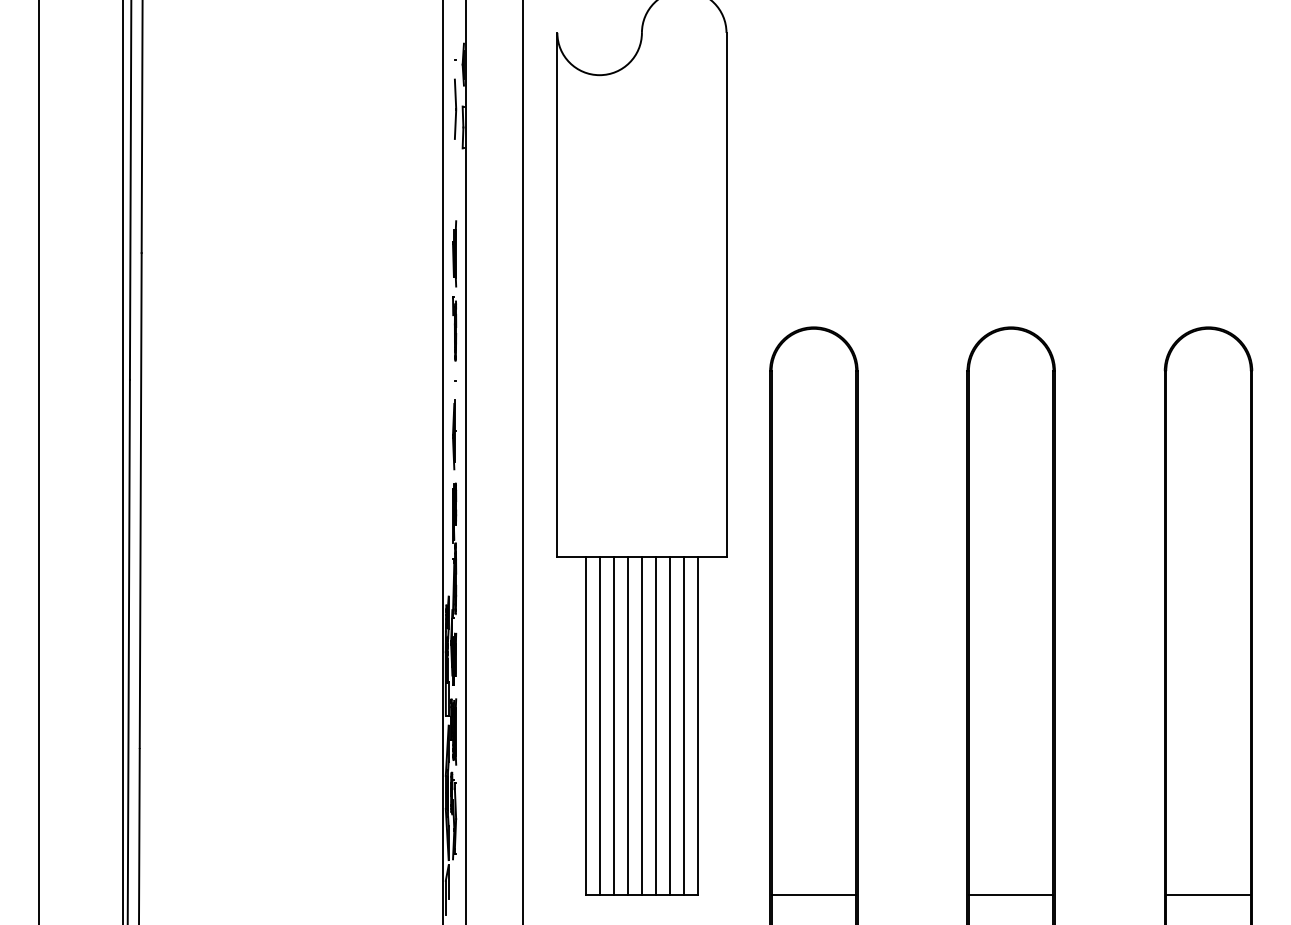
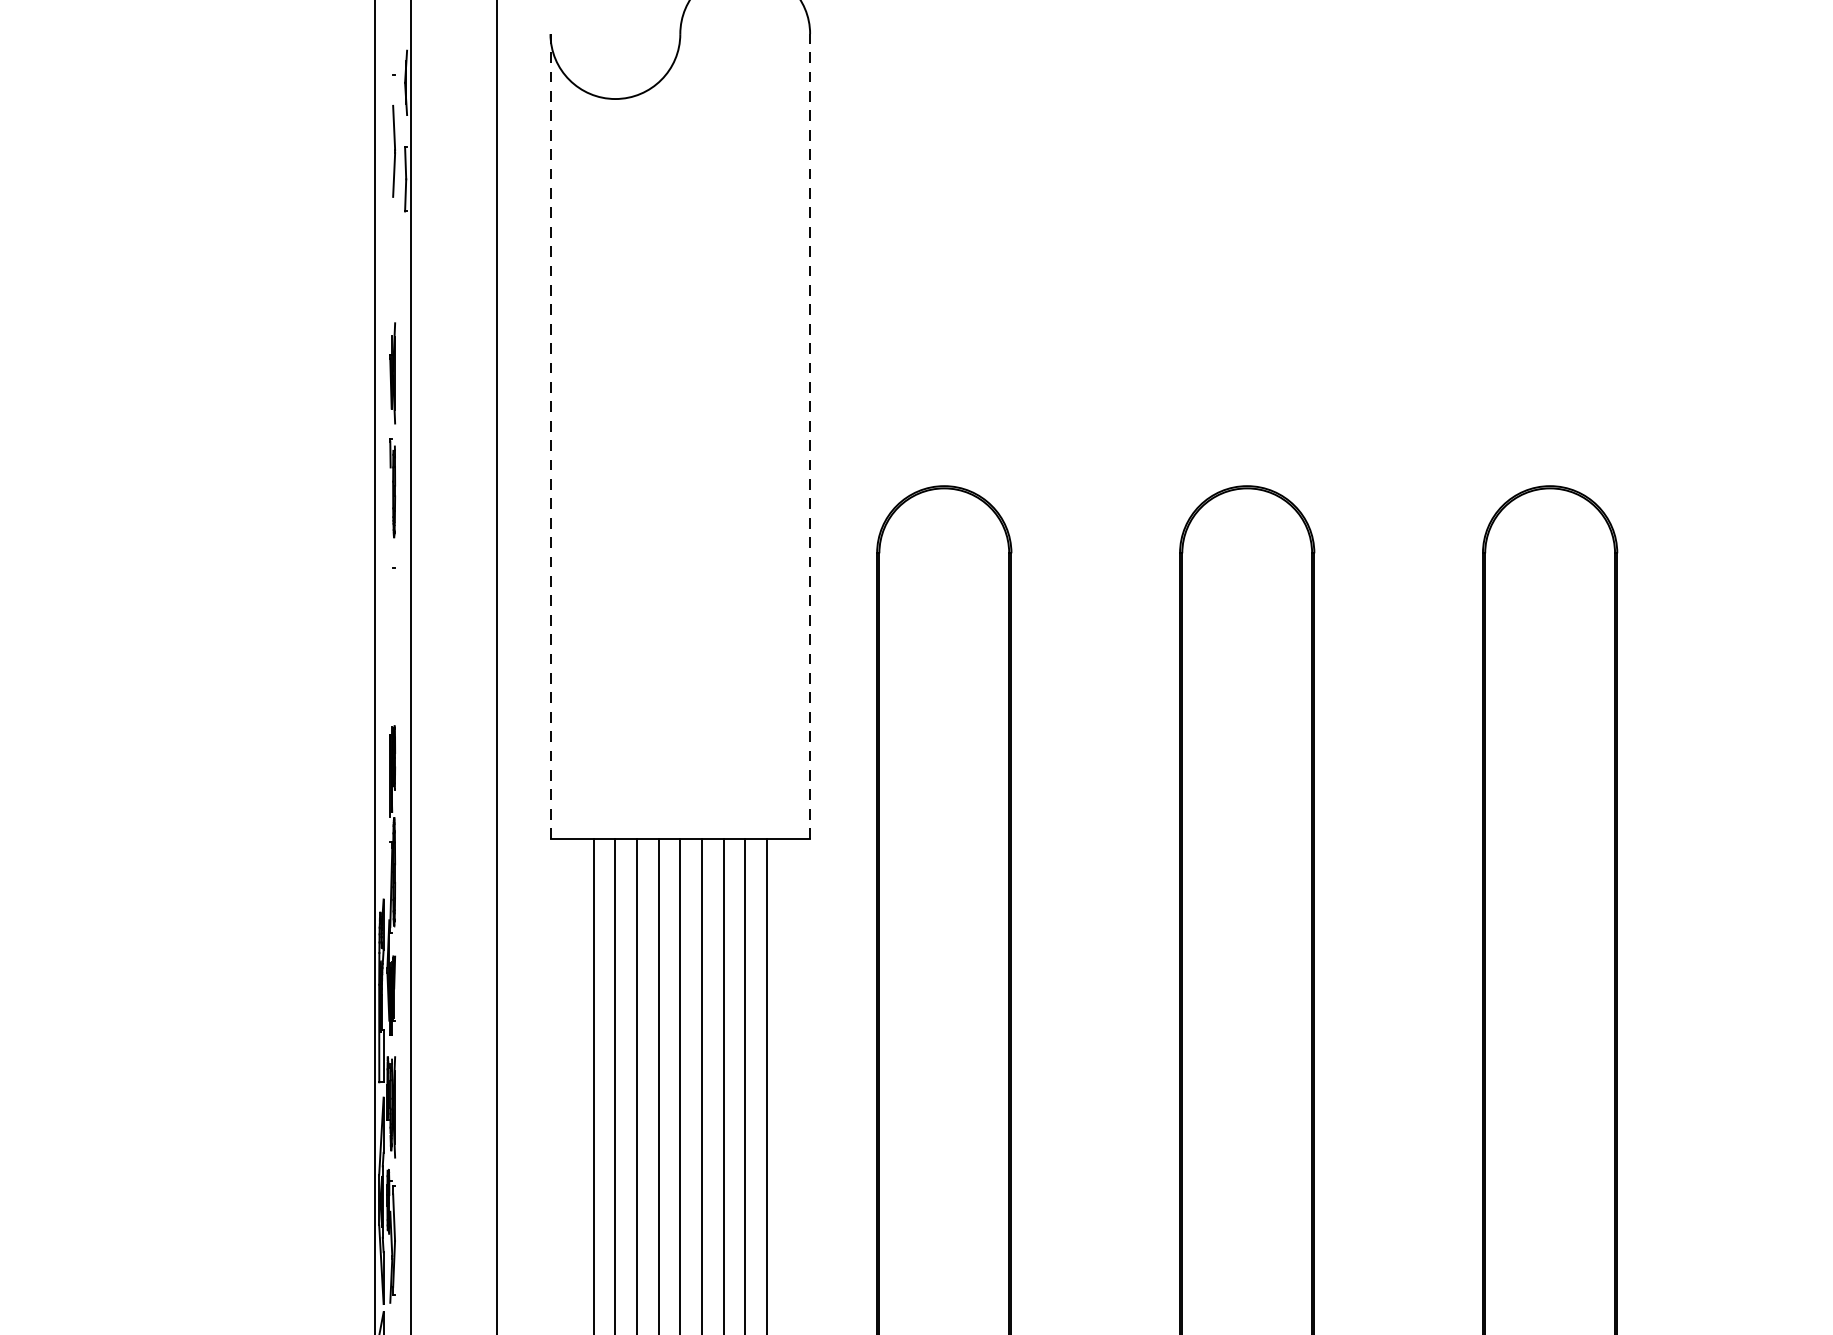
line: (557, 294) -> (550, 435), solid -> dashed
line: (726, 294) -> (810, 435), solid -> dashed
line: (454, 434) -> (392, 650), removed

